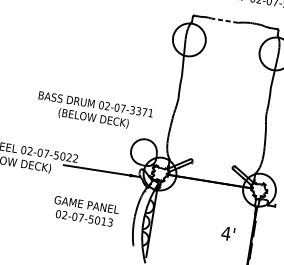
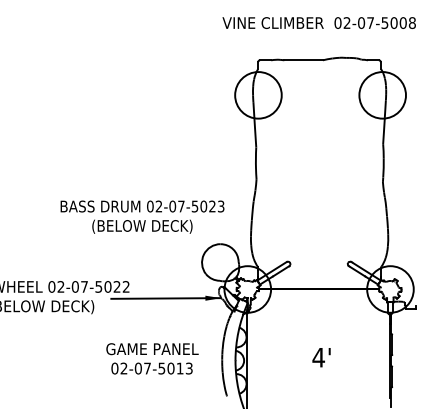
line: (224, 20) -> (303, 60), dashed -> solid
text: (142, 111) -> (208, 206), 02-07-3371 -> 02-07-5023
text: (228, 233) -> (321, 357), moved

